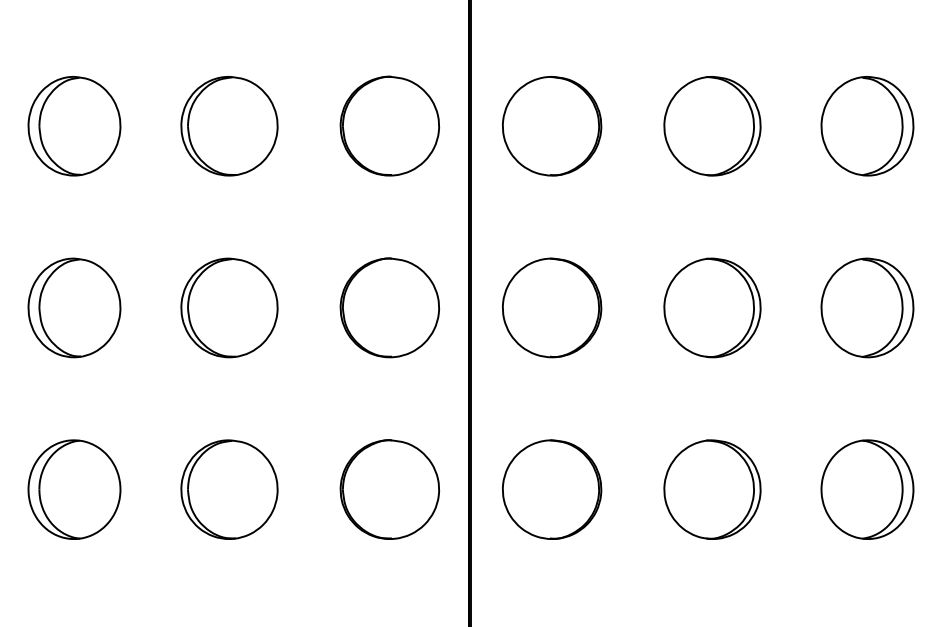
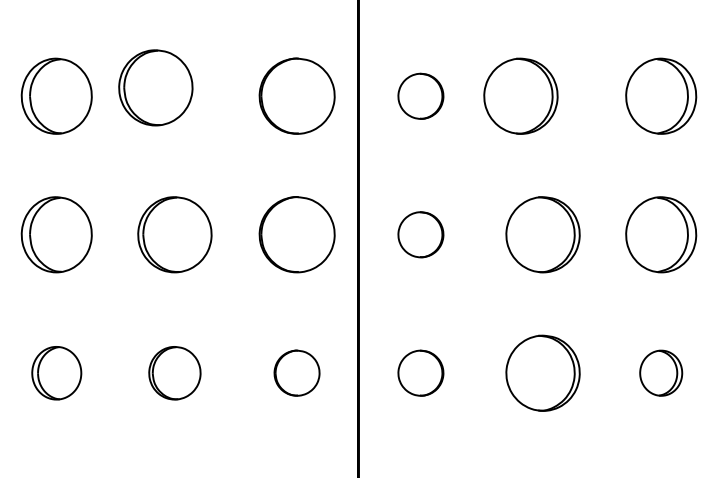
part: (229, 126) -> (155, 88), moved
part: (552, 126) -> (421, 96), size x0.6
part: (712, 126) -> (520, 96), moved
part: (552, 307) -> (421, 234), size x0.6
part: (74, 489) -> (56, 373), size x0.7
part: (229, 489) -> (174, 373), size x0.7
part: (389, 489) -> (296, 373), size x0.6
part: (552, 489) -> (421, 373), size x0.6
part: (867, 489) -> (661, 373), size x0.6

